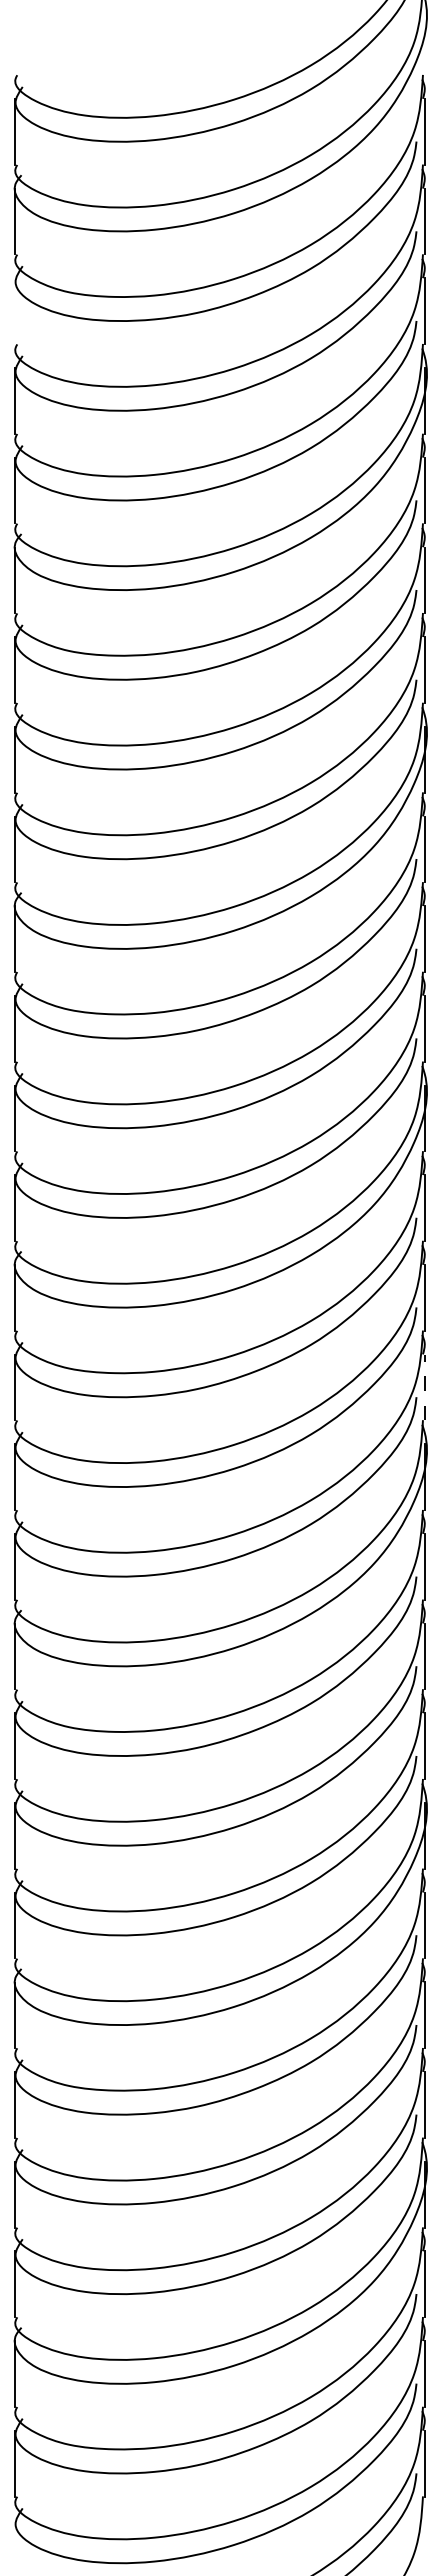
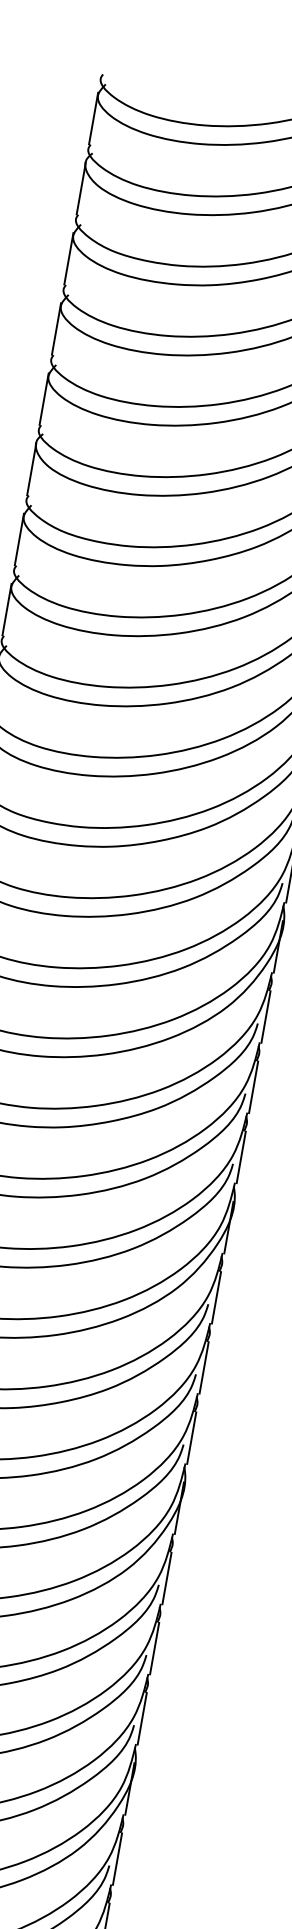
line: (15, 311) -> (69, 259), added
line: (425, 1387) -> (241, 1157), dashed -> solid

